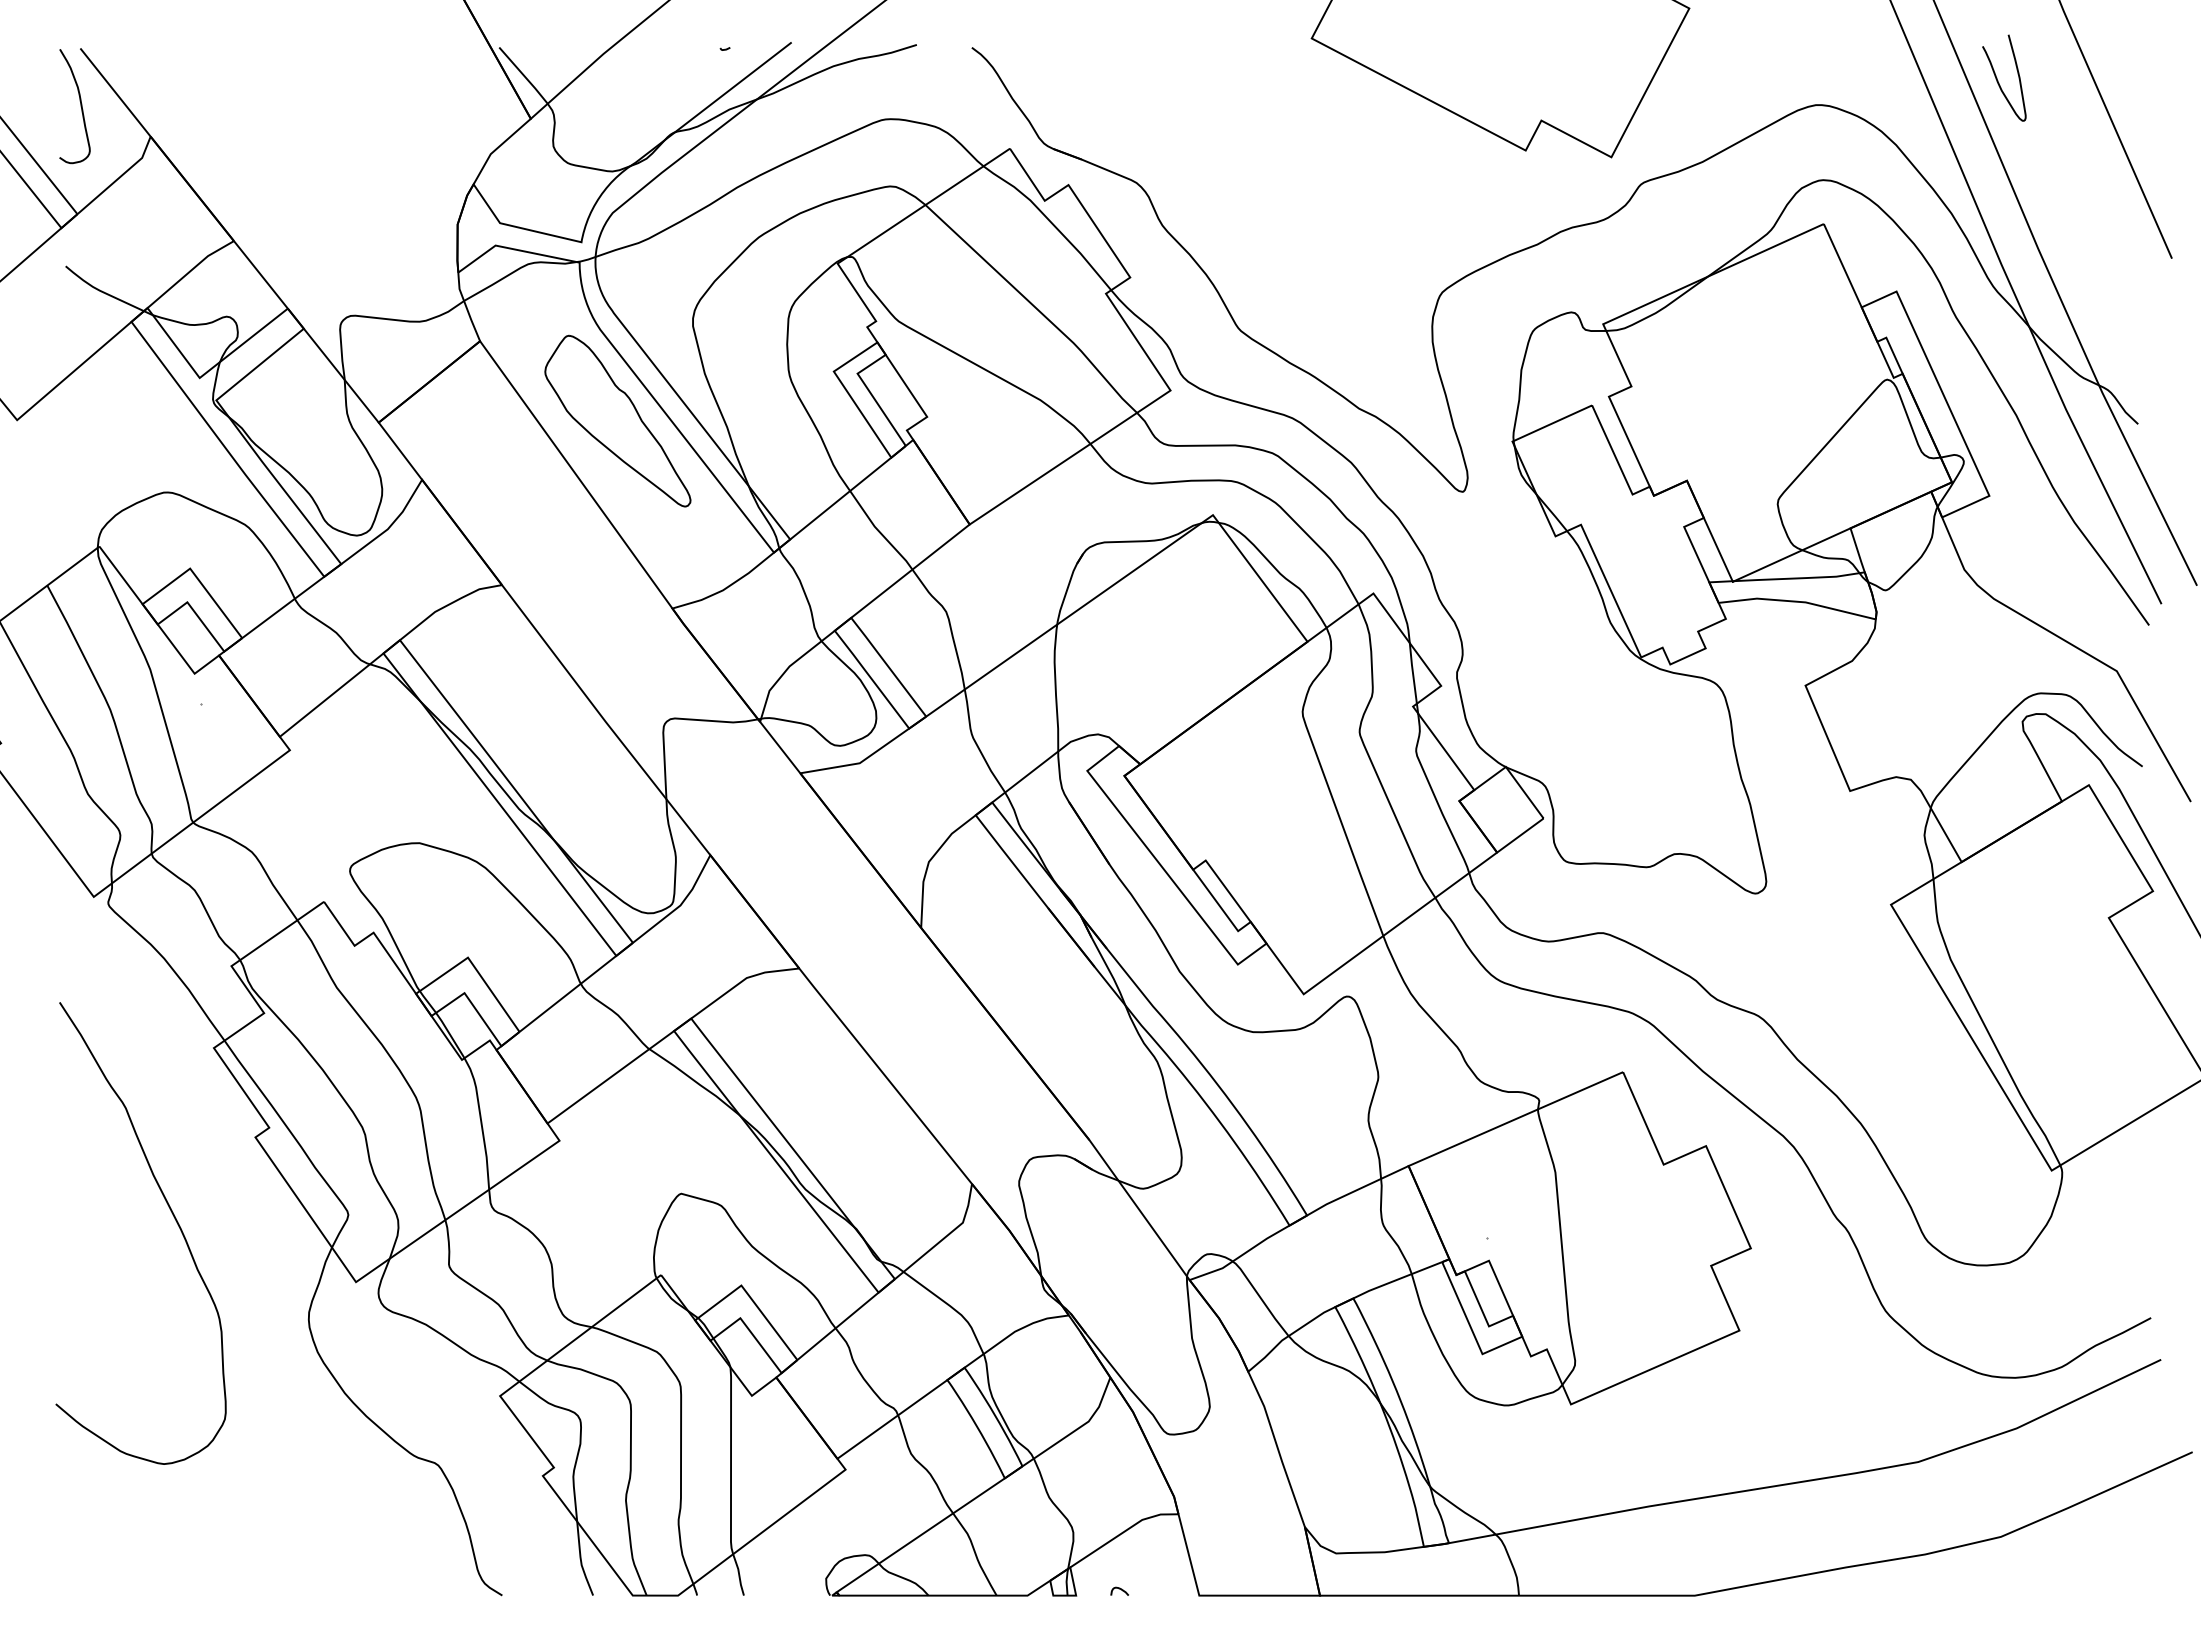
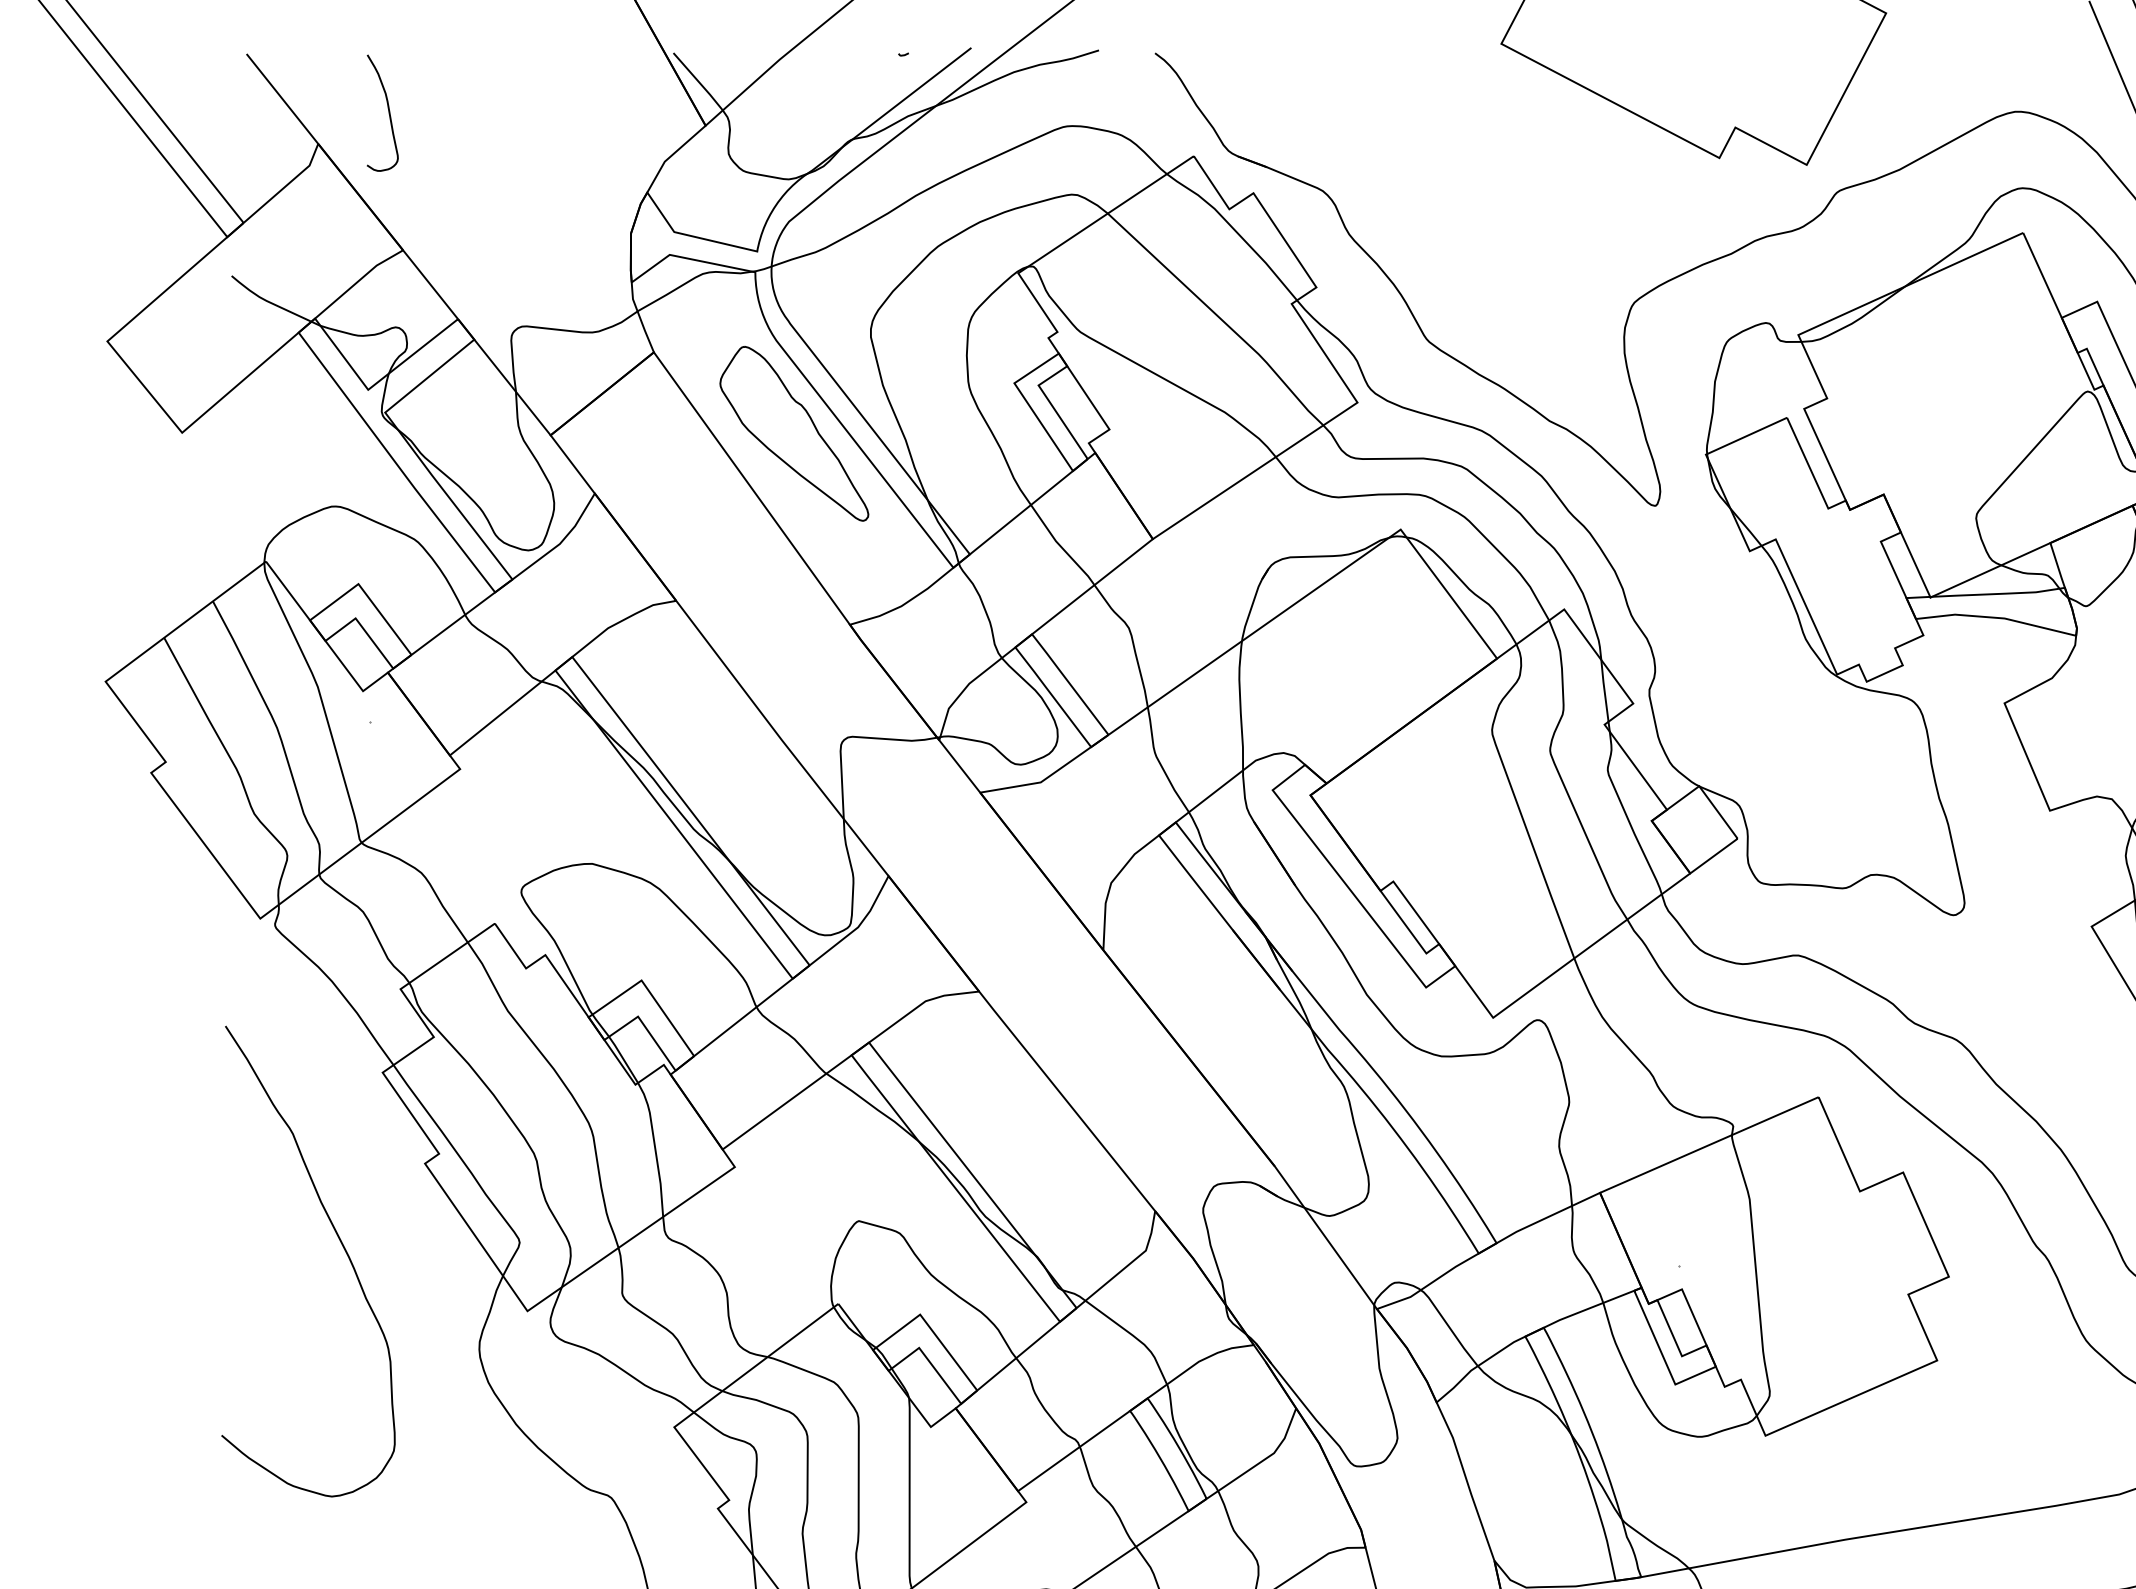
curve: (80, 106) -> (388, 113), moved

